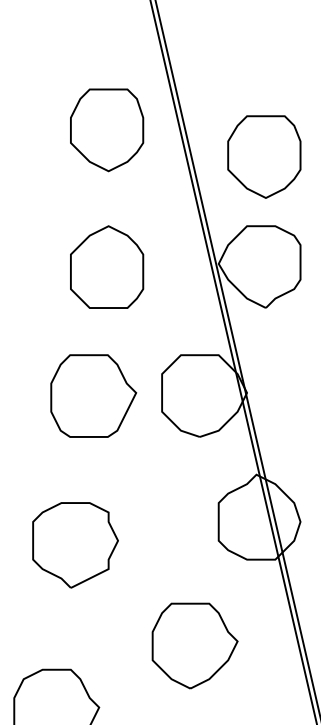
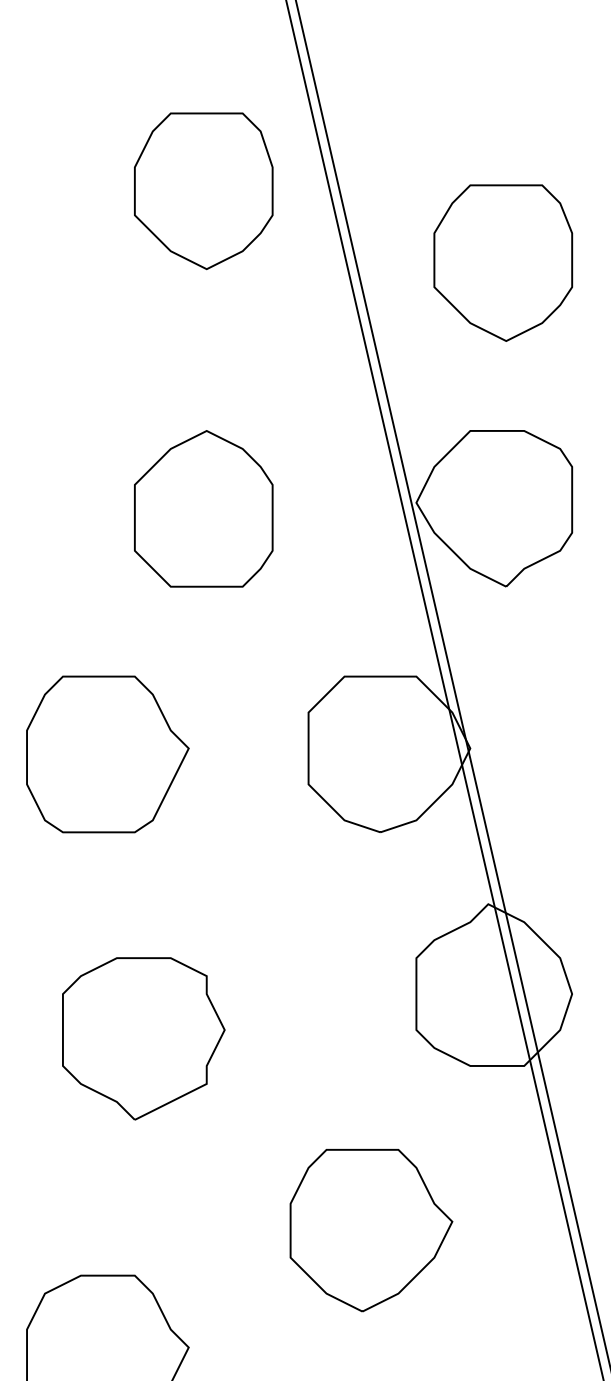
part: (107, 130) -> (204, 191), moved
part: (264, 156) -> (503, 262), moved
part: (93, 395) -> (107, 753), moved

